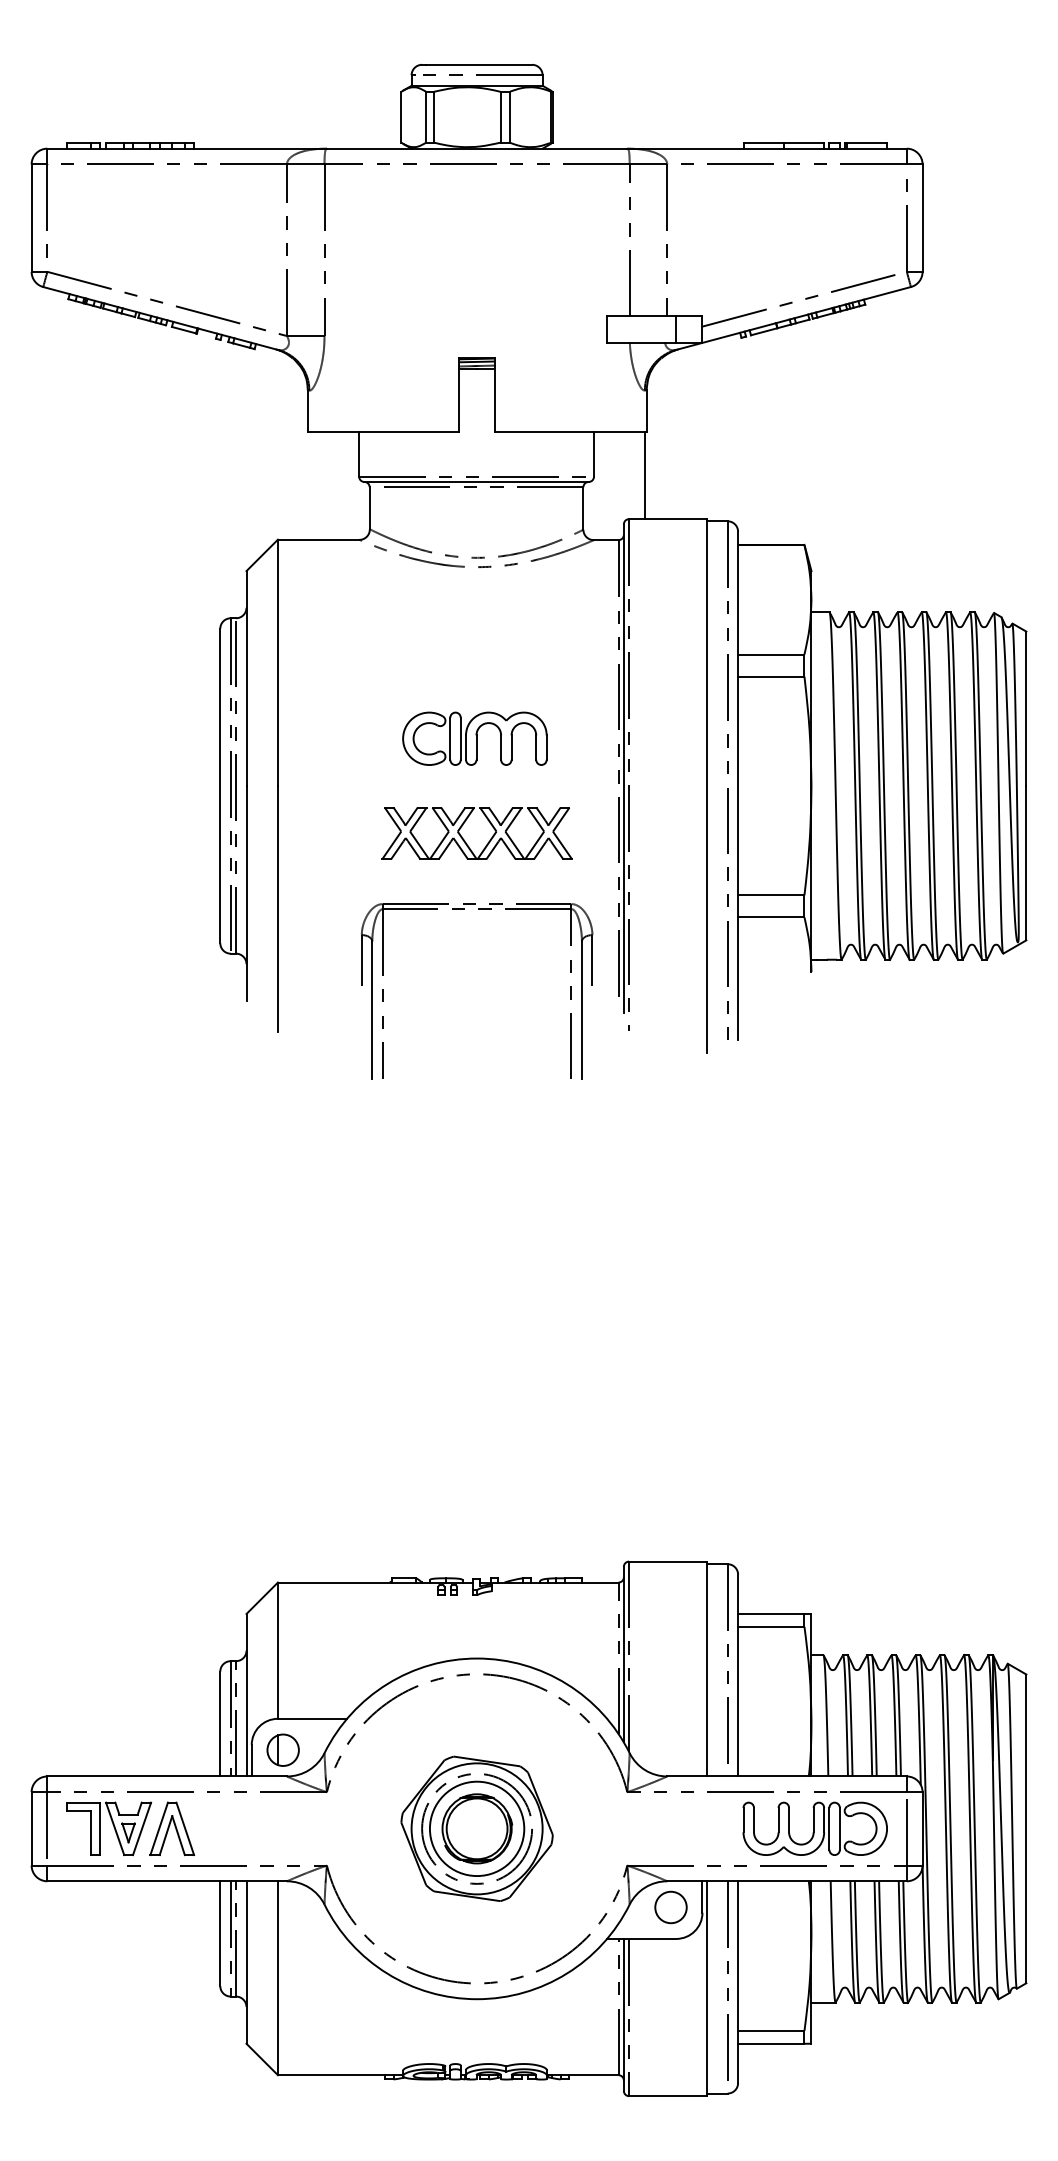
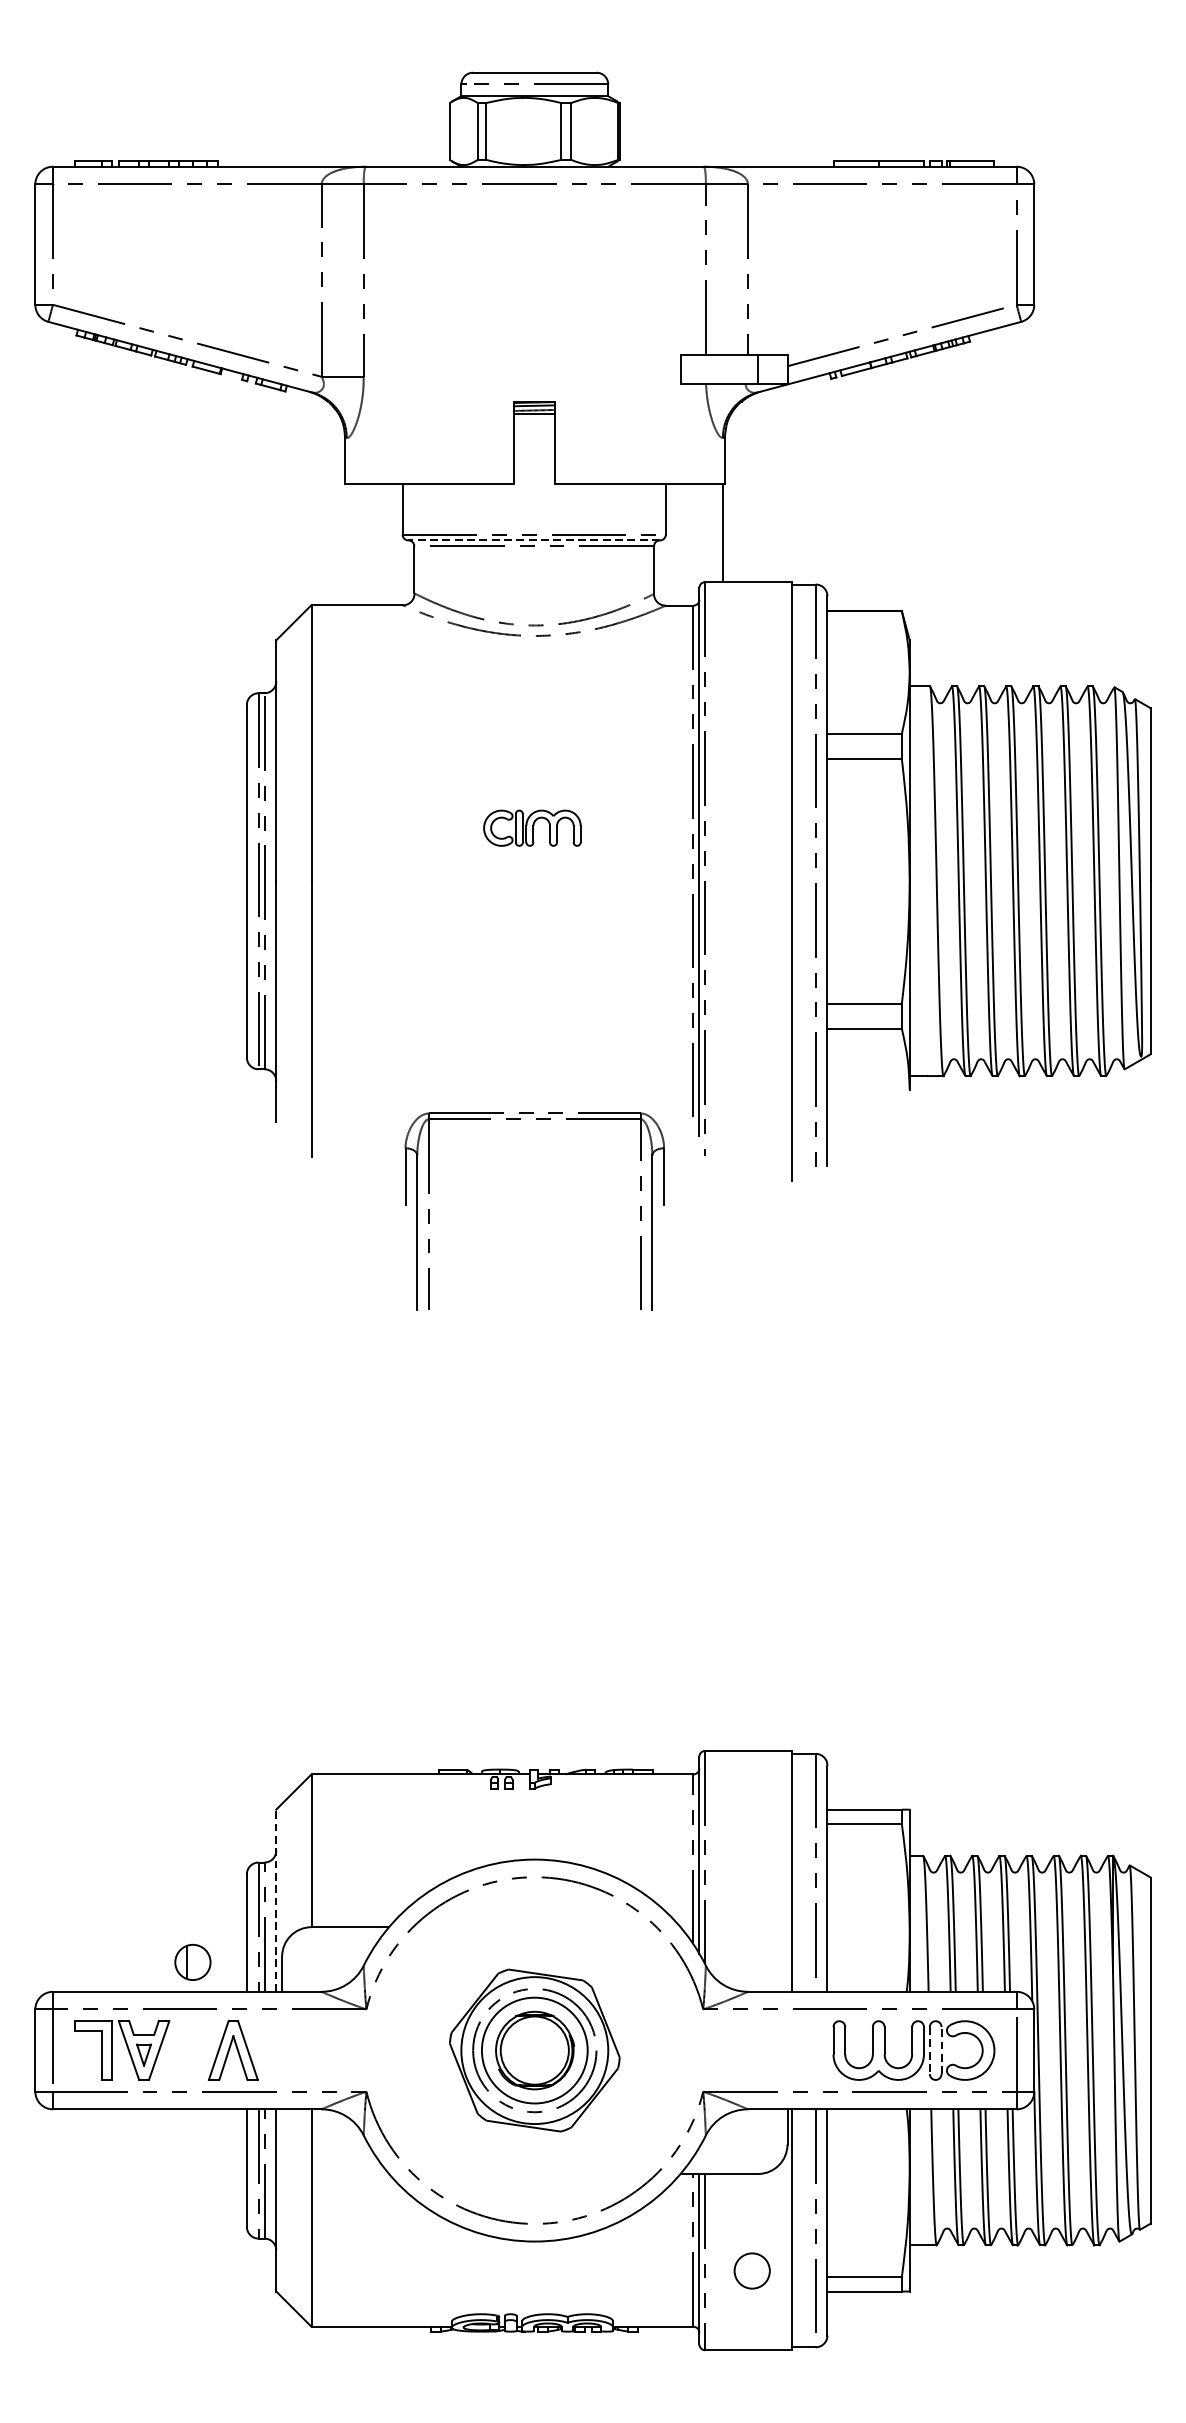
line: (476, 482) -> (534, 541), solid -> dashed
part: (474, 738) -> (531, 828), size x0.6
part: (464, 839) -> (520, 941), removed
part: (478, 909) -> (536, 1119), moved
line: (246, 1694) -> (276, 1899), solid -> dashed
part: (282, 1749) -> (192, 1961), moved
part: (172, 1828) -> (233, 2050), moved
line: (829, 1828) -> (929, 2050), solid -> dashed
line: (839, 1828) -> (941, 2050), solid -> dashed
circle: (670, 1907) -> (751, 2271), moved

